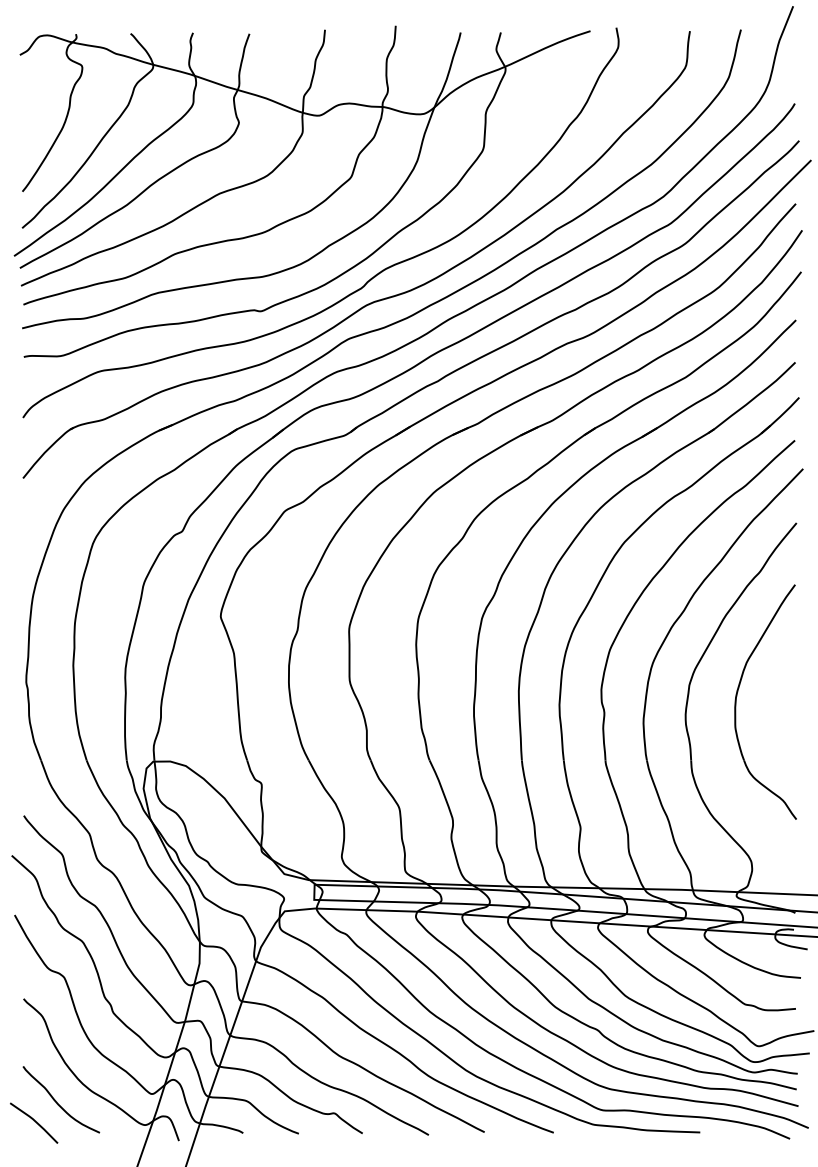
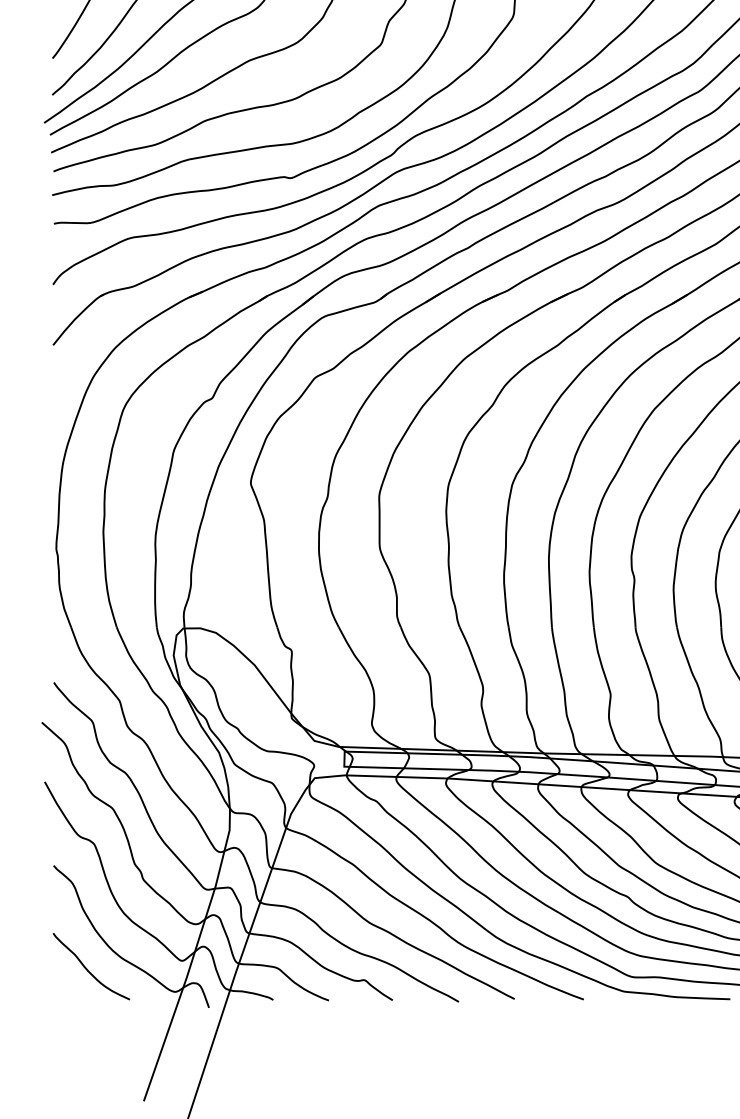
line: (34, 1121) -> (64, 988), removed

